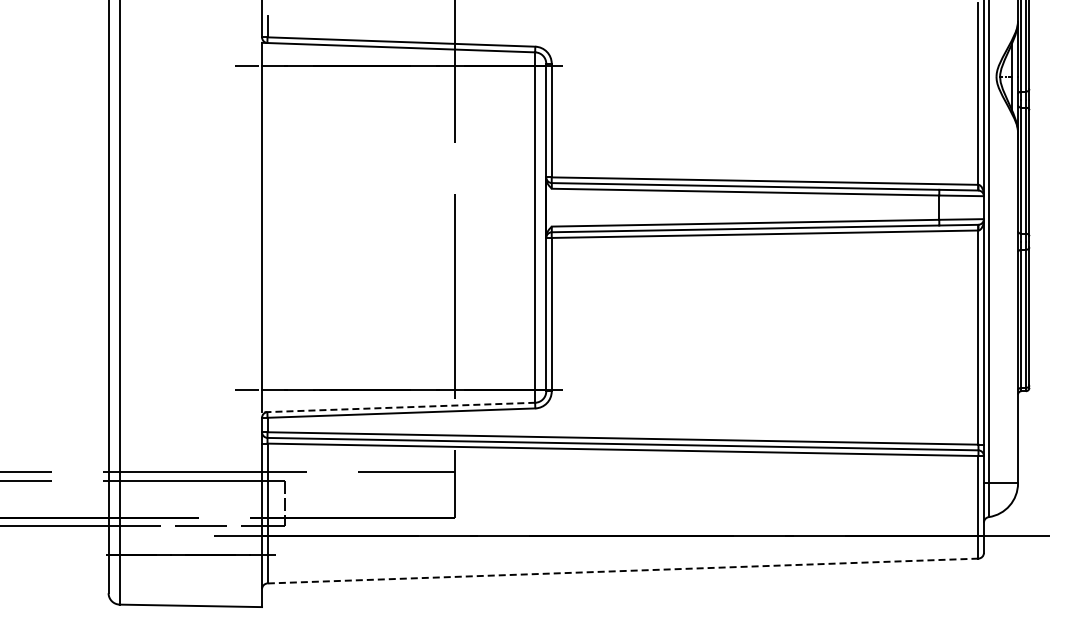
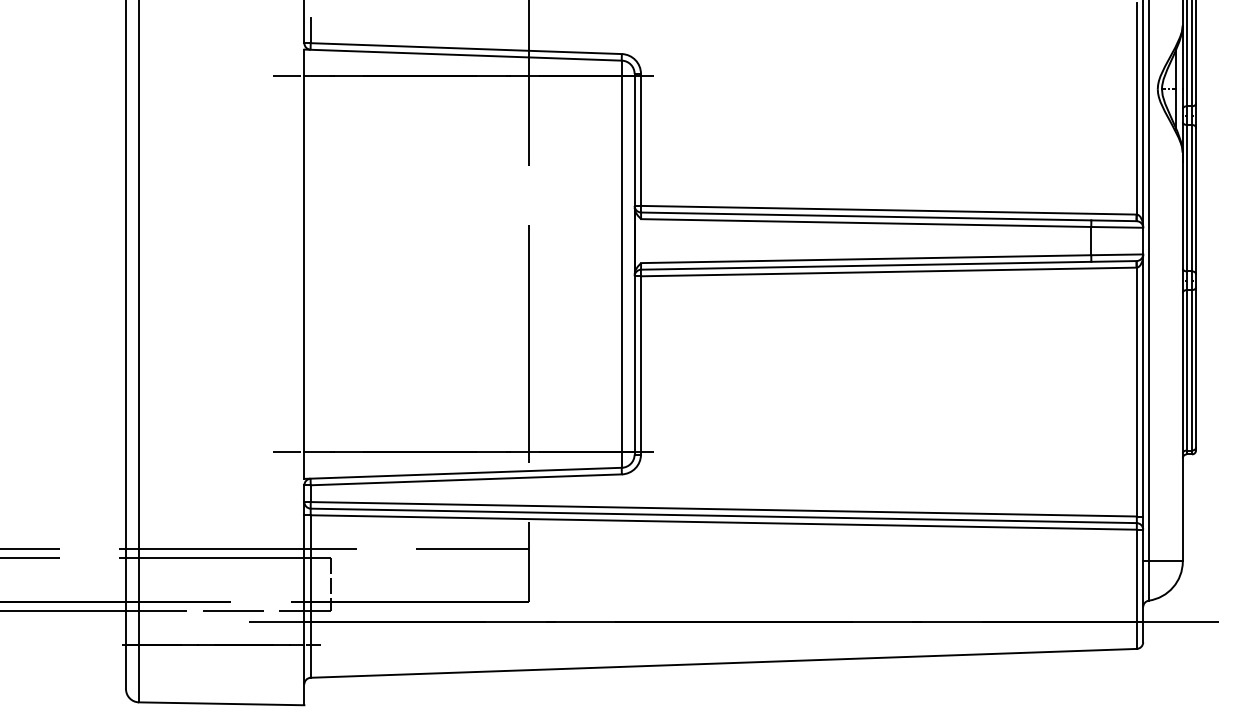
line: (398, 407) -> (462, 473), dashed -> solid
line: (623, 571) -> (724, 663), dashed -> solid

